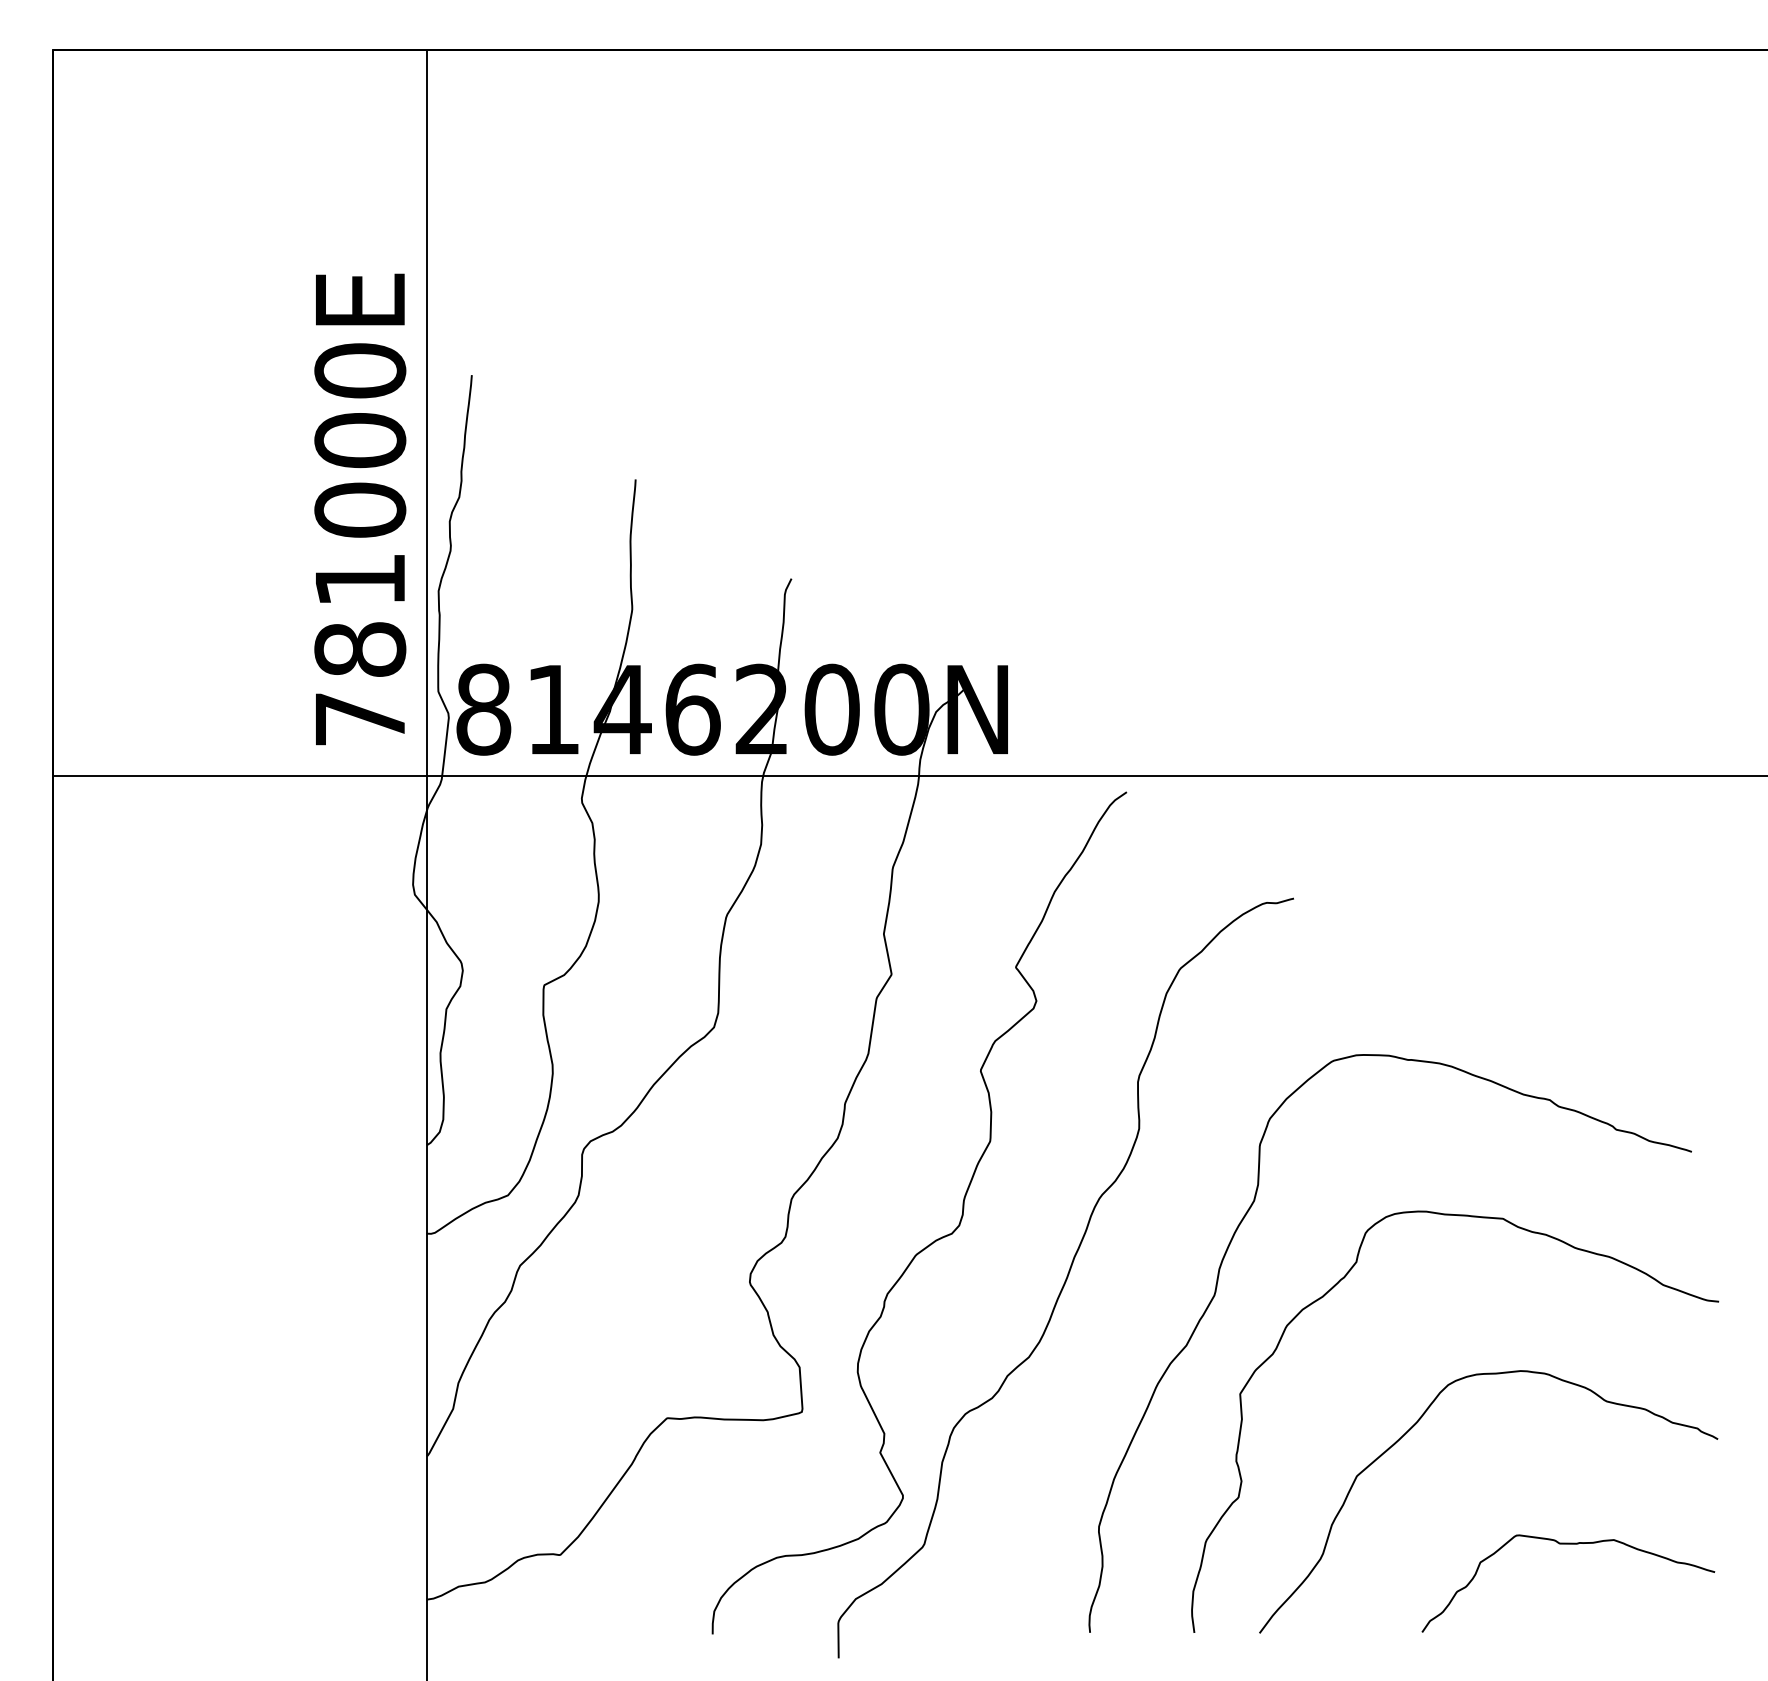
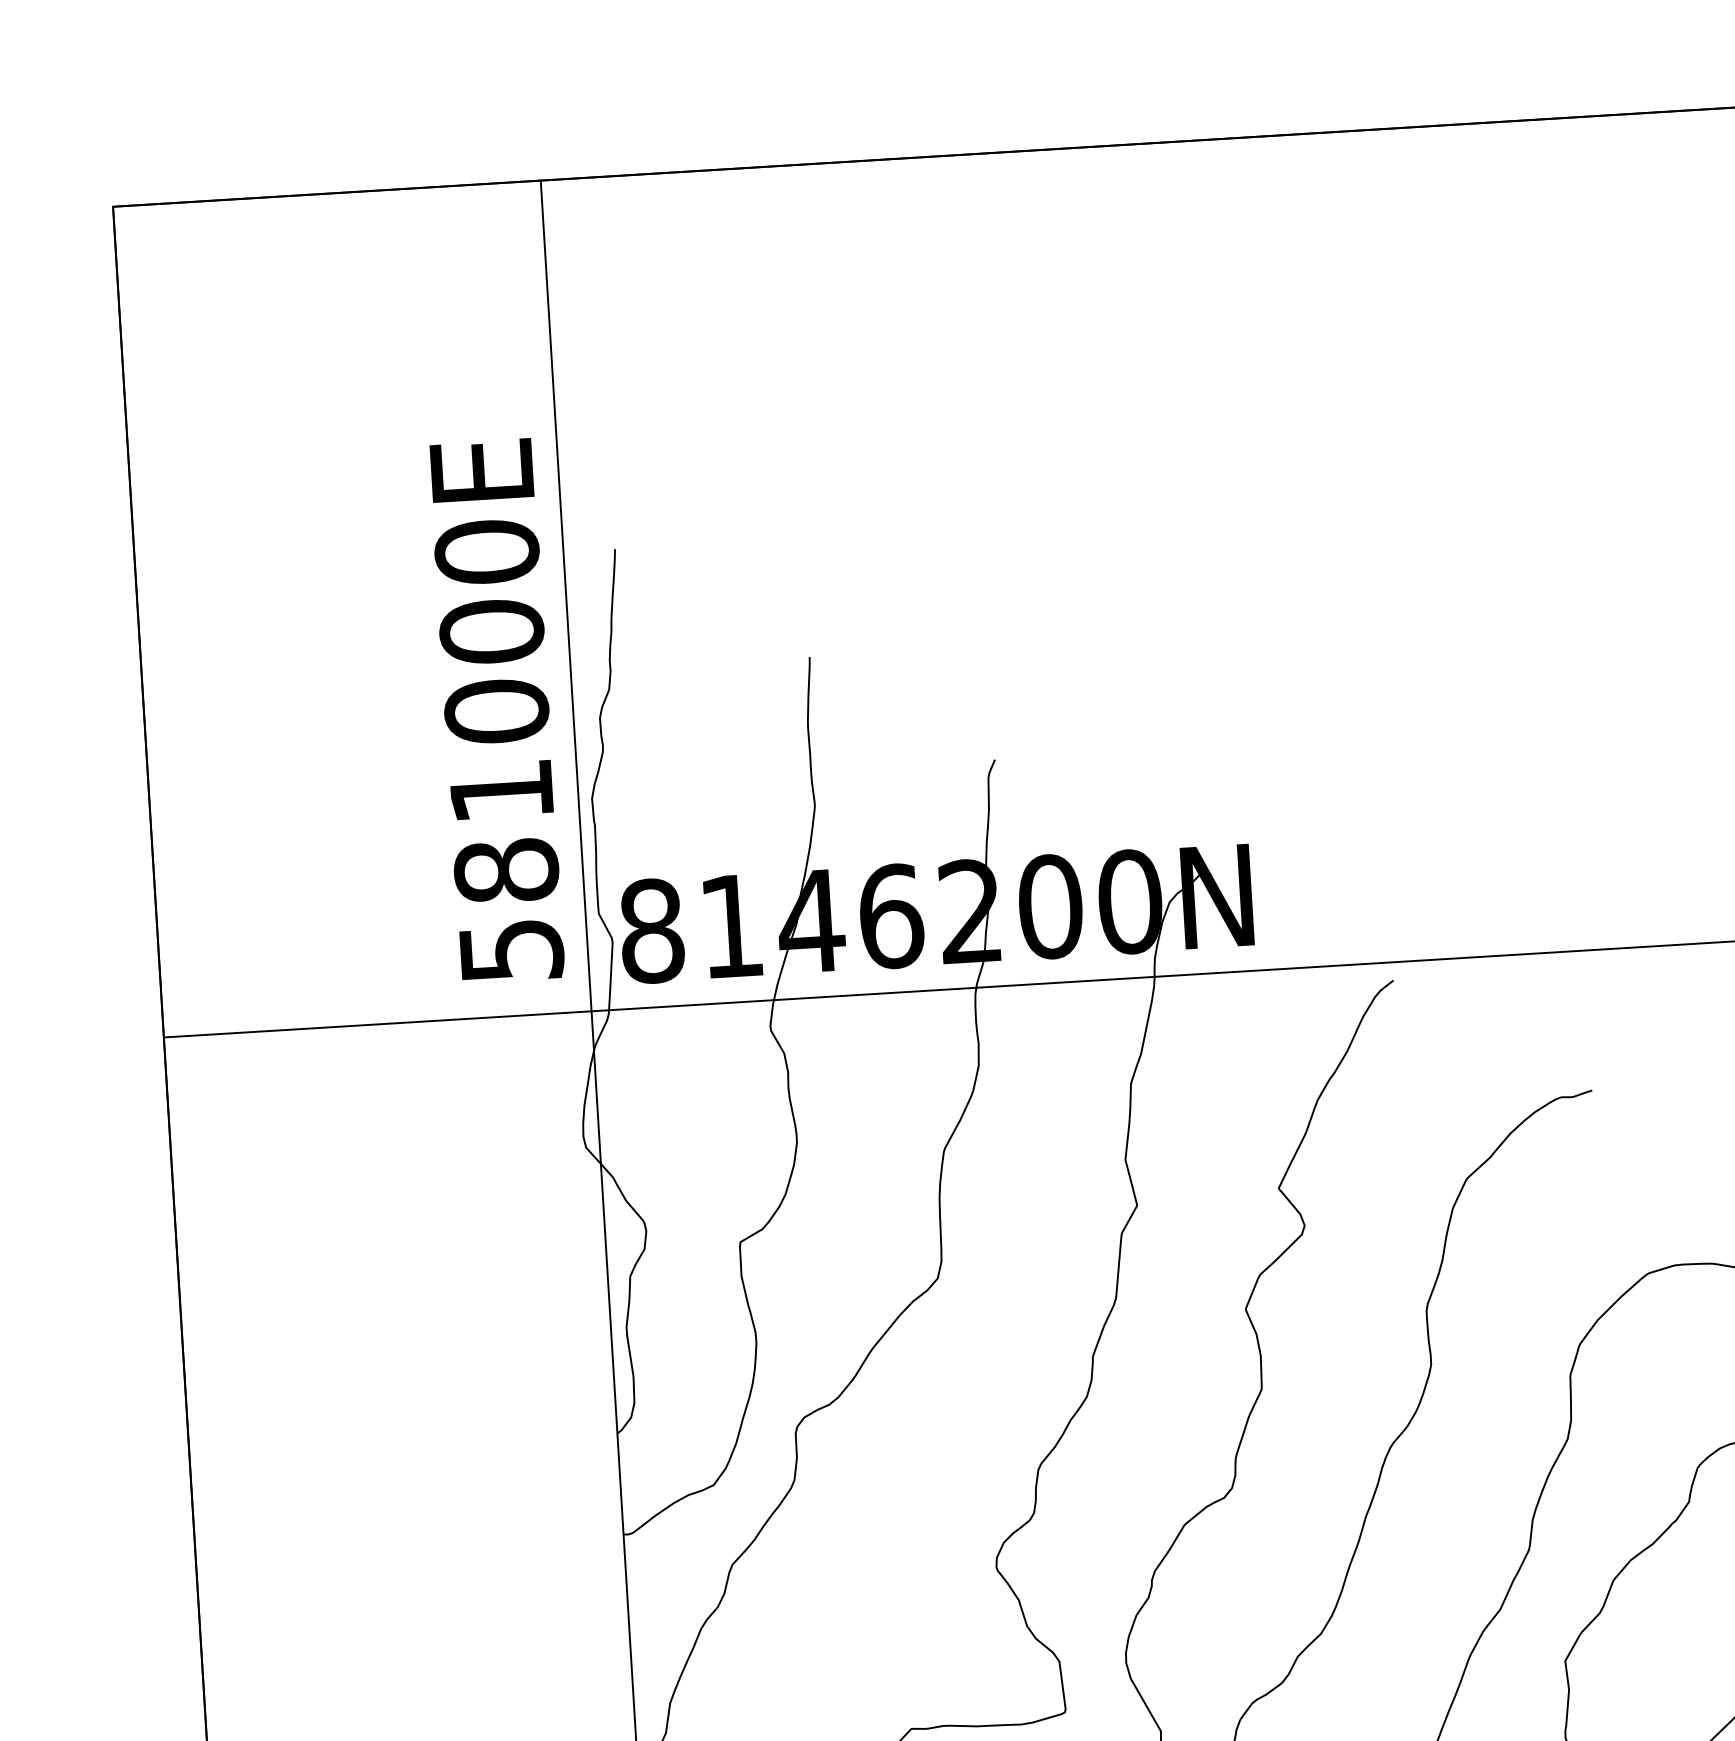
text: (361, 719) -> (512, 950), 781000E -> 581000E

